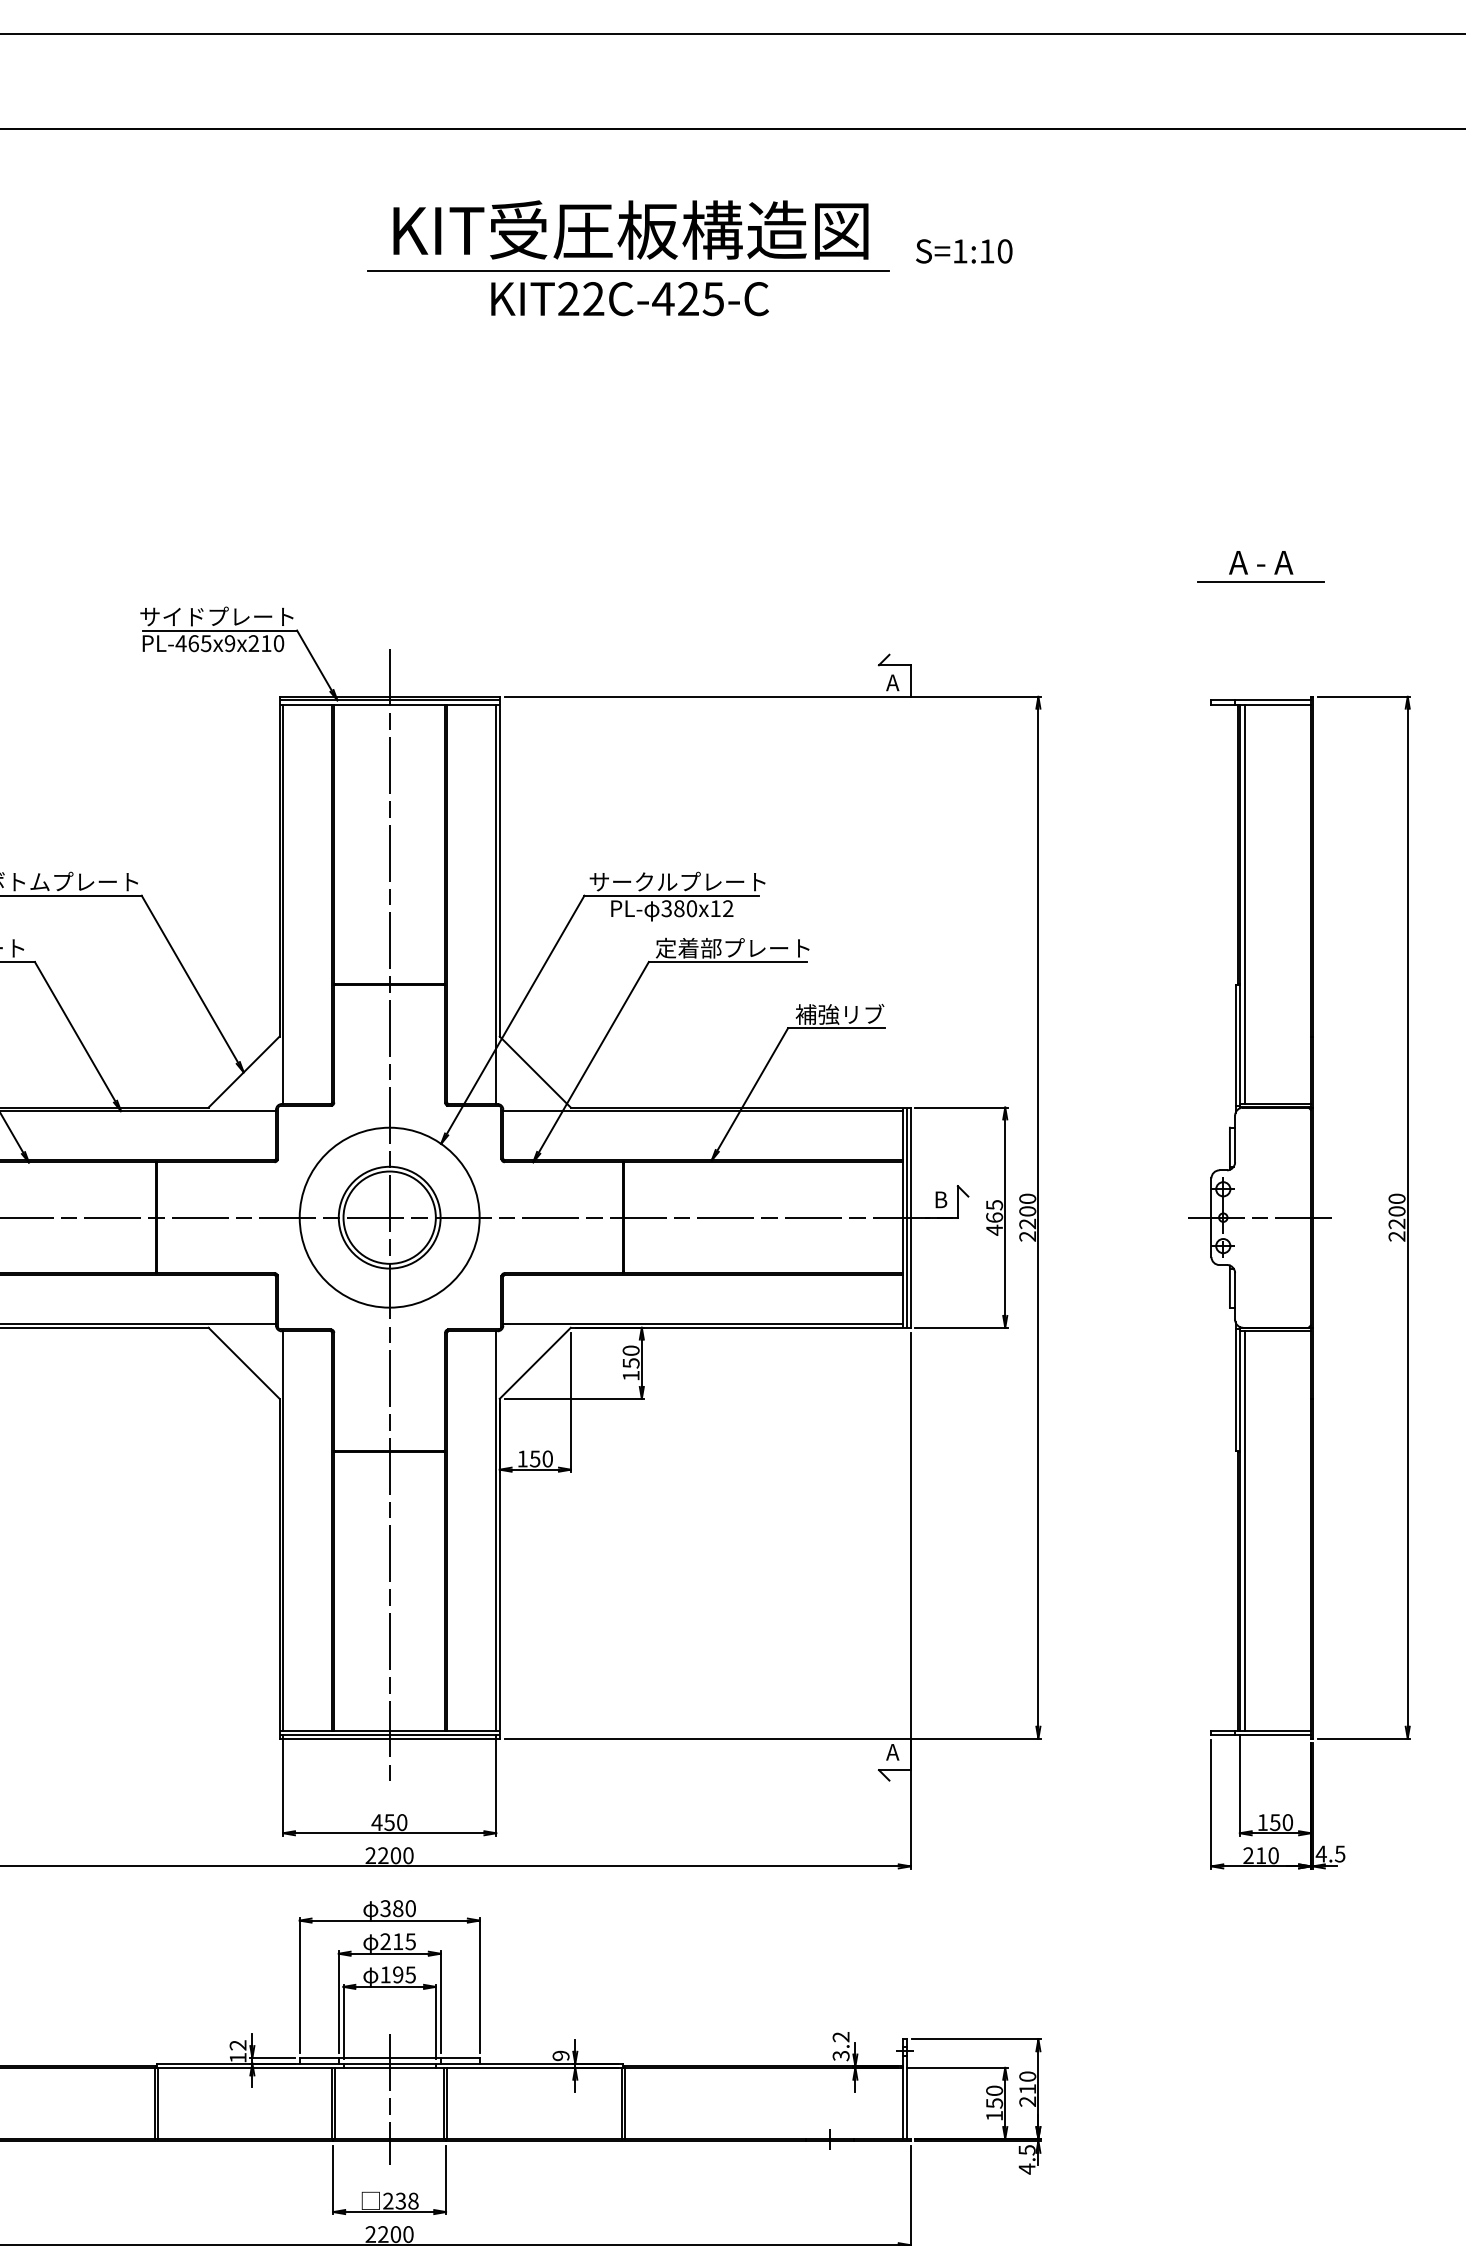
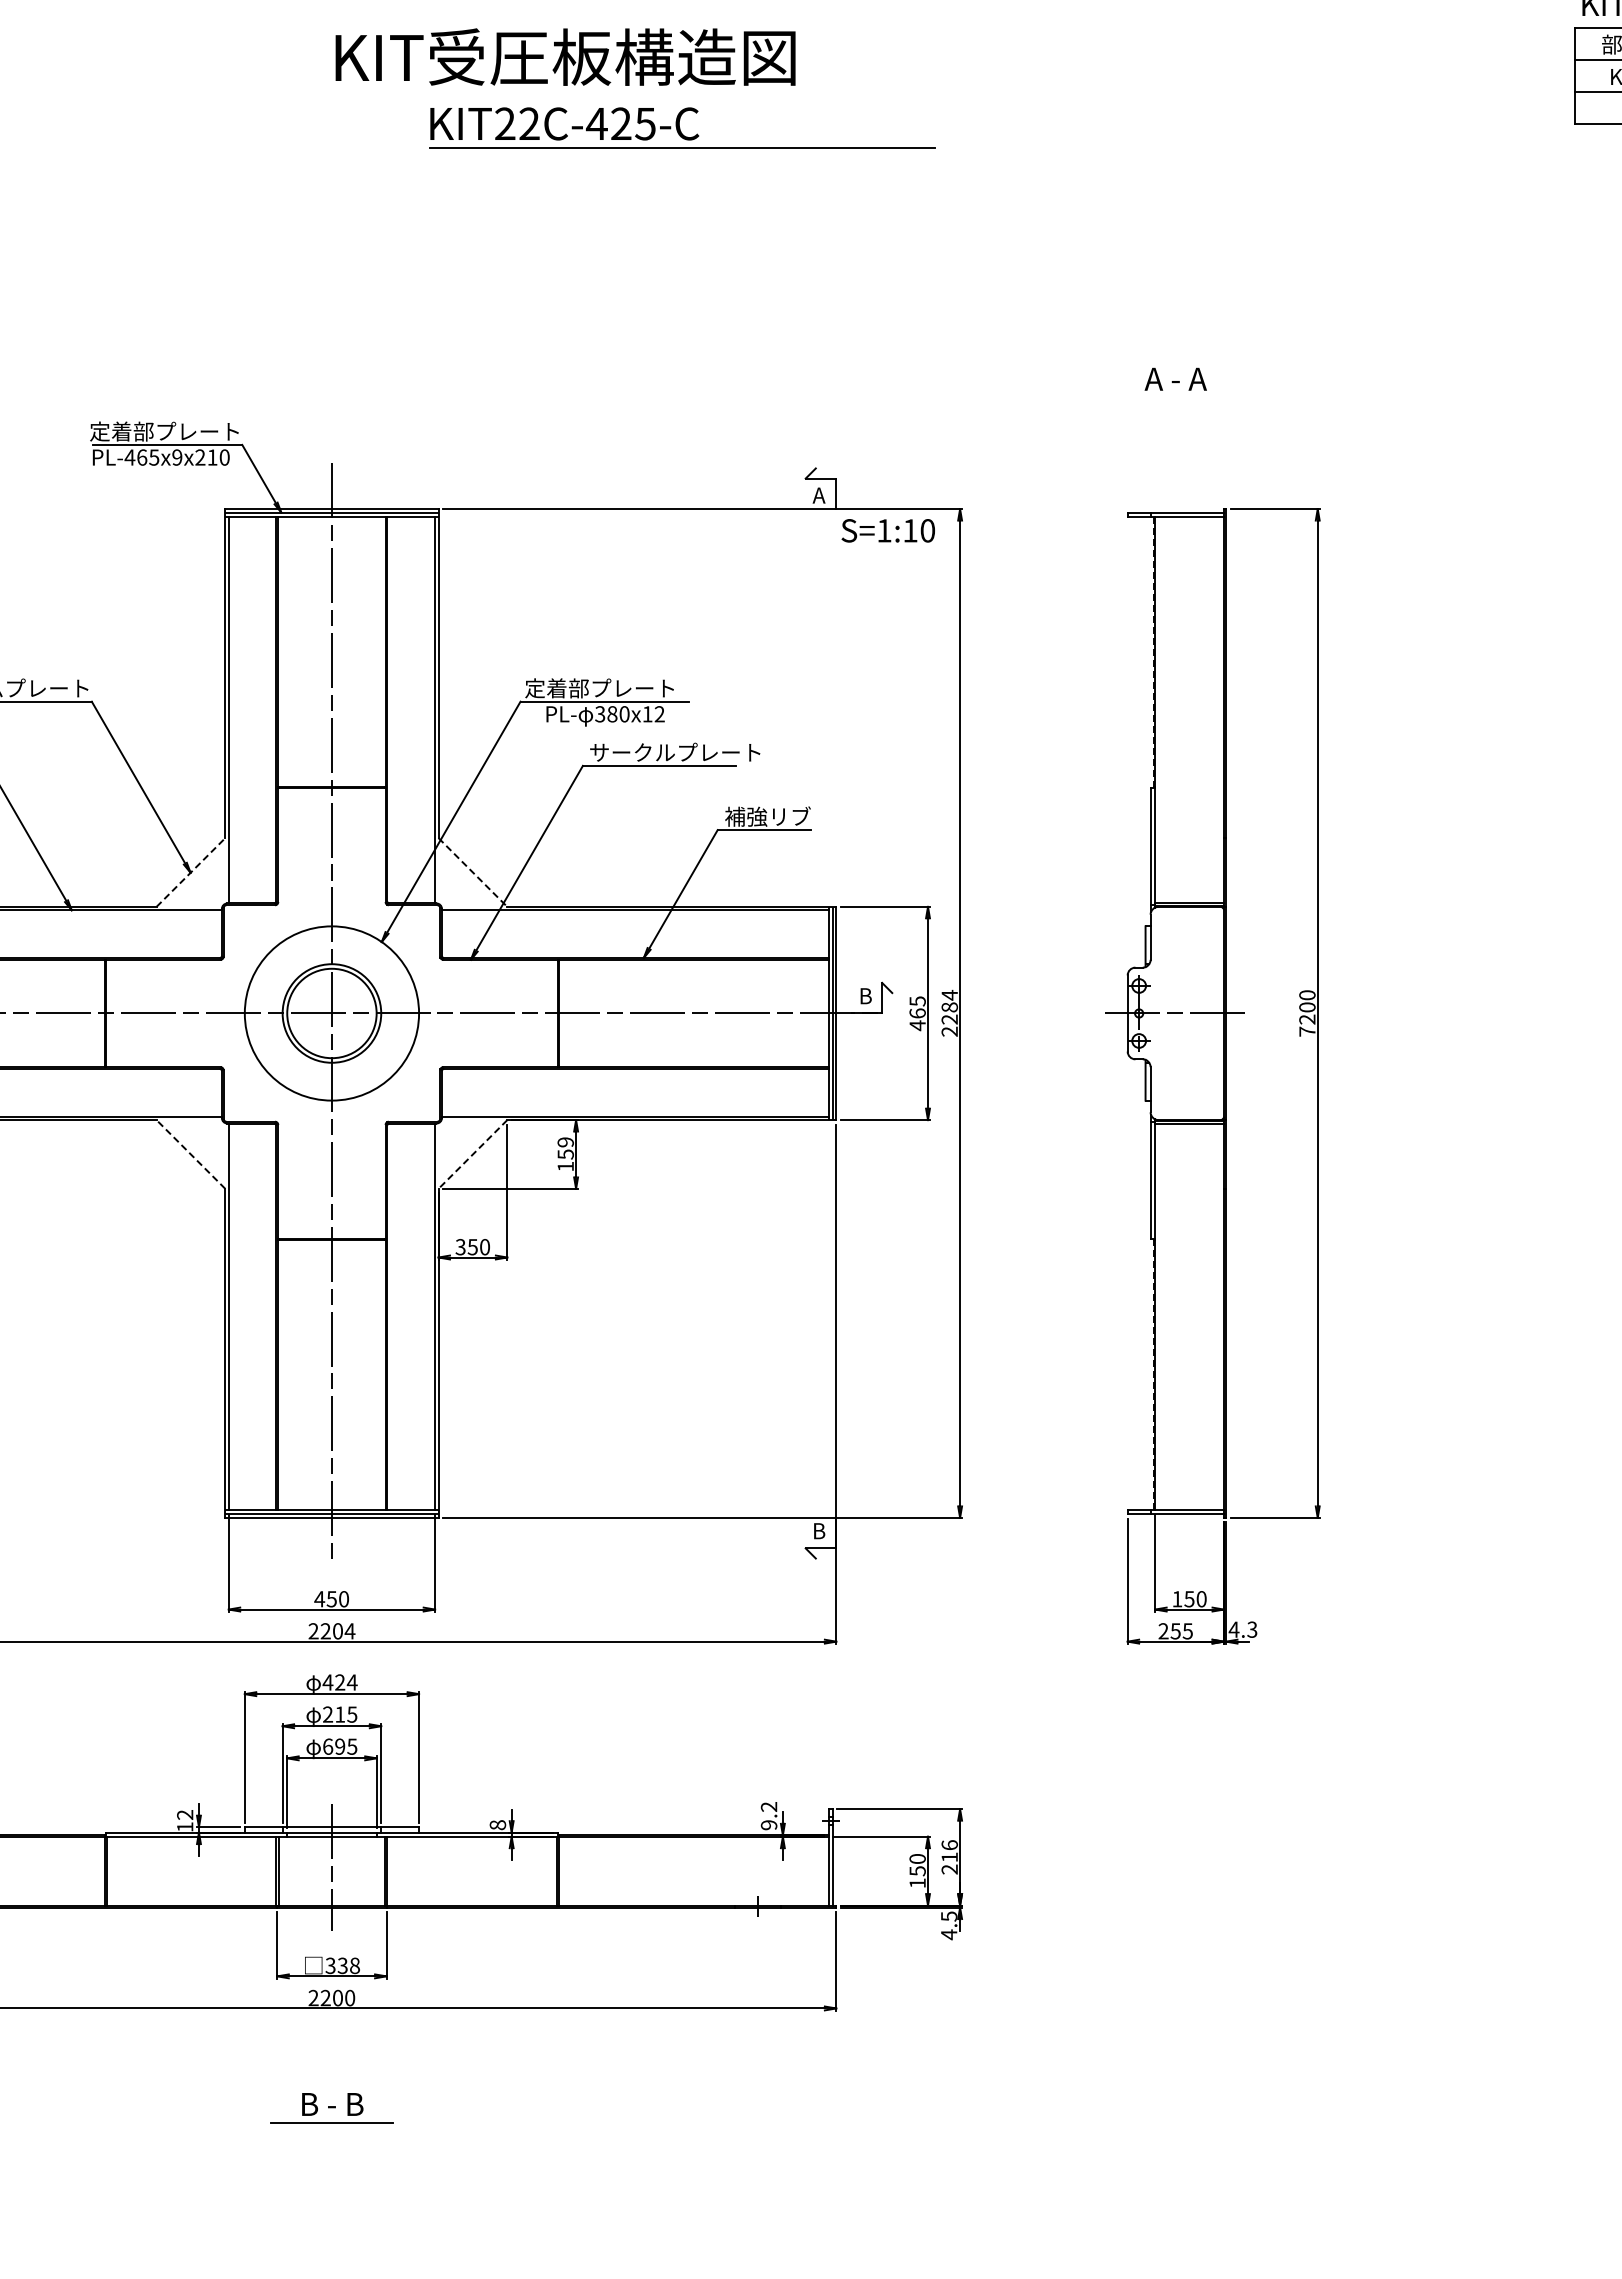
text: (963, 251) -> (887, 530), moved
line: (628, 269) -> (682, 147), moved
line: (1260, 581) -> (1175, 397), removed
text: (172, 616) -> (121, 431), サイドプレート -> 定着部プレート
line: (1238, 844) -> (1153, 652), solid -> dashed
text: (677, 882) -> (610, 688), サークルプレート -> 定着部プレート
line: (1244, 903) -> (1159, 709), removed
text: (743, 948) -> (674, 752), 定着部プレート -> サークルプレート
line: (243, 1072) -> (190, 872), solid -> dashed
line: (534, 1072) -> (472, 872), solid -> dashed
text: (1027, 1204) -> (949, 1000), 2200 -> 2284
text: (1397, 1236) -> (1307, 1031), 2200 -> 7200
text: (630, 1350) -> (565, 1142), 150 -> 159
line: (243, 1363) -> (190, 1154), solid -> dashed
line: (534, 1363) -> (472, 1154), solid -> dashed
text: (522, 1459) -> (460, 1247), 150 -> 350
line: (1244, 1530) -> (1159, 1316), removed
line: (1238, 1590) -> (1153, 1374), solid -> dashed
text: (892, 1752) -> (818, 1531), A -> B
text: (1340, 1853) -> (1252, 1629), 4.5 -> 4.3
text: (407, 1855) -> (349, 1631), 2200 -> 2204
text: (1267, 1855) -> (1181, 1631), 210 -> 255
text: (397, 1908) -> (339, 1682), 380 -> 424
text: (386, 1974) -> (328, 1746), 195 -> 695
text: (560, 2056) -> (497, 1825), 9 -> 8
text: (841, 2056) -> (769, 1825), 3.2 -> 9.2
text: (1027, 2076) -> (949, 1845), 210 -> 216
text: (388, 2201) -> (330, 1966), 238 -> 338

